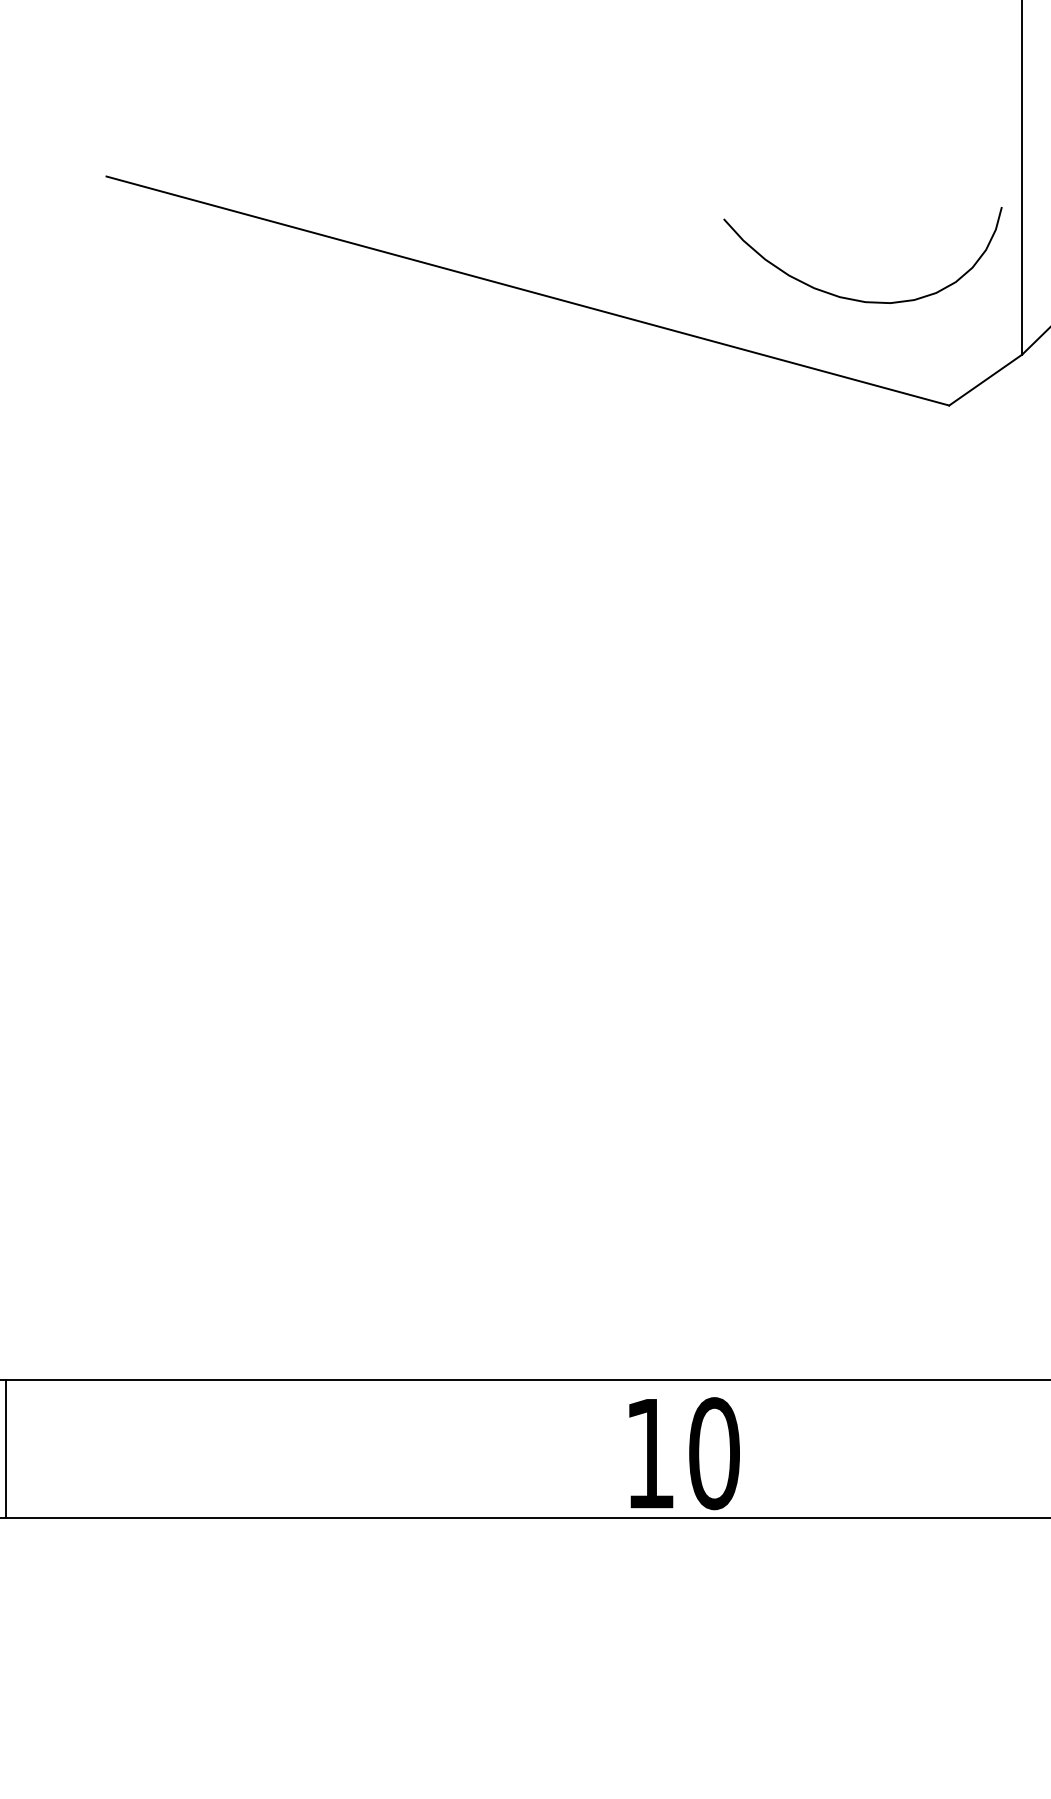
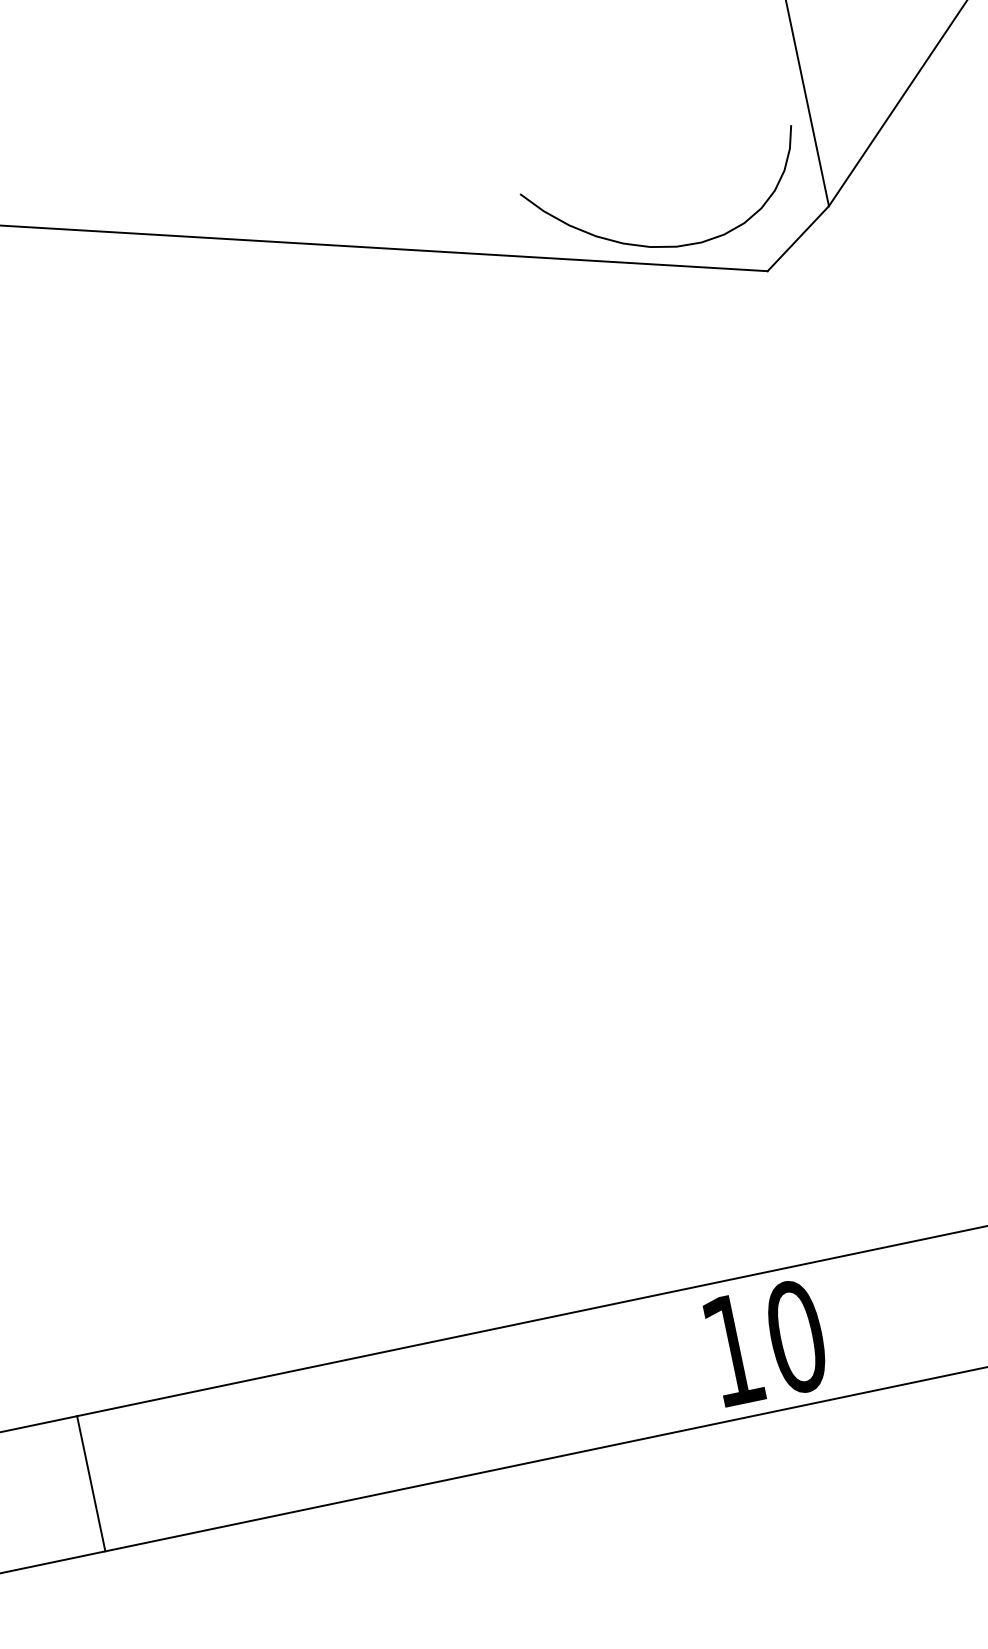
curve: (853, 298) -> (664, 245), moved
line: (5, 1448) -> (91, 1483), moved
text: (684, 1453) -> (767, 1342), moved

